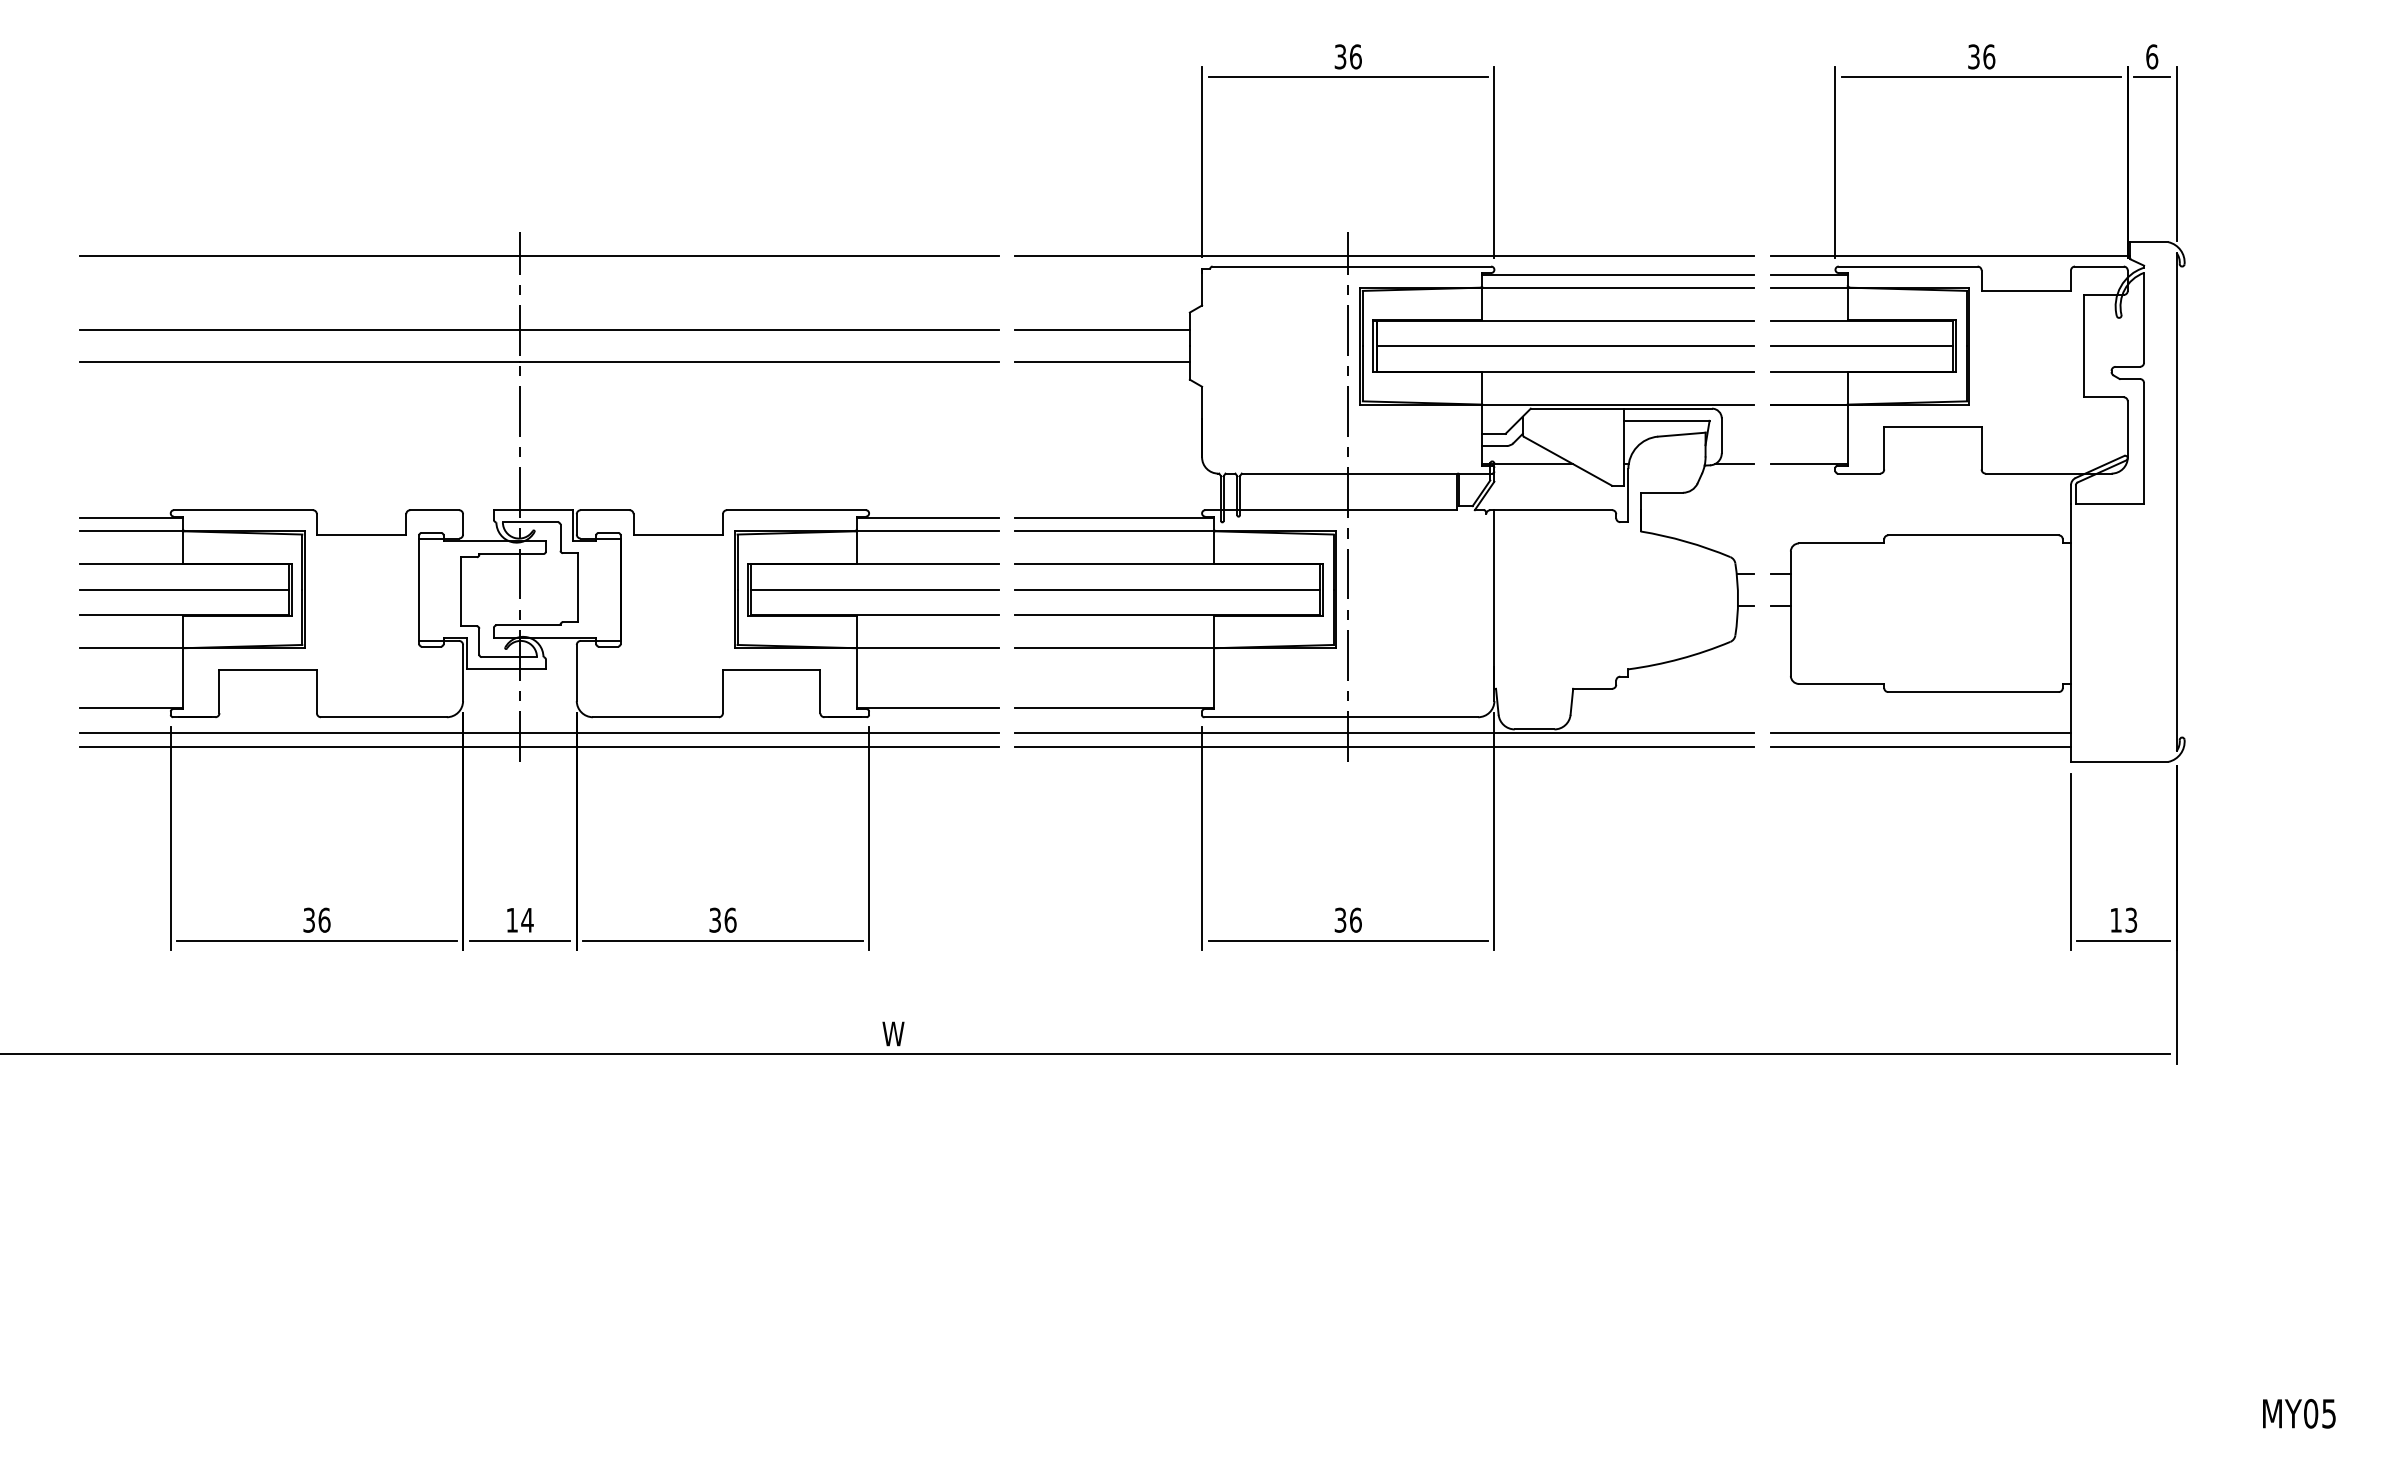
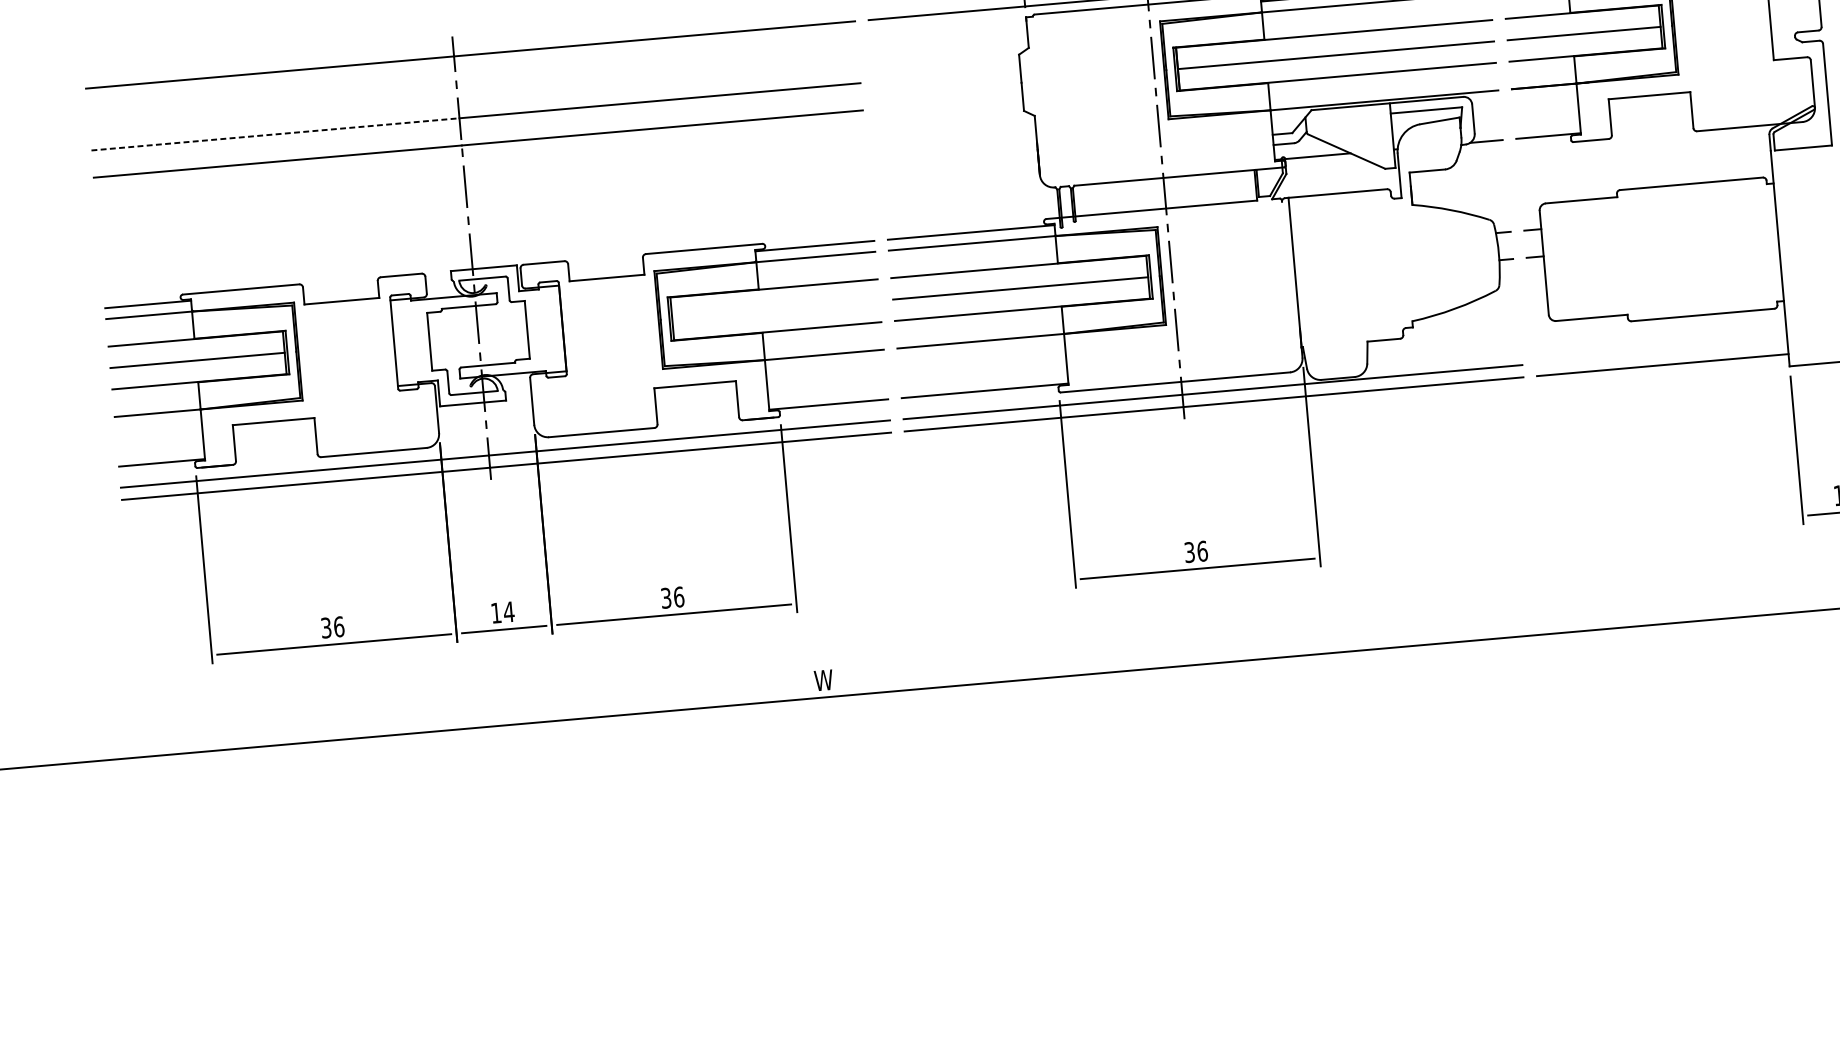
line: (300, 329) -> (275, 134), solid -> dashed
line: (1102, 329) -> (947, 75), removed
line: (1102, 362) -> (949, 102), removed
line: (874, 589) -> (775, 309), removed
line: (1920, 732) -> (1661, 352), removed

